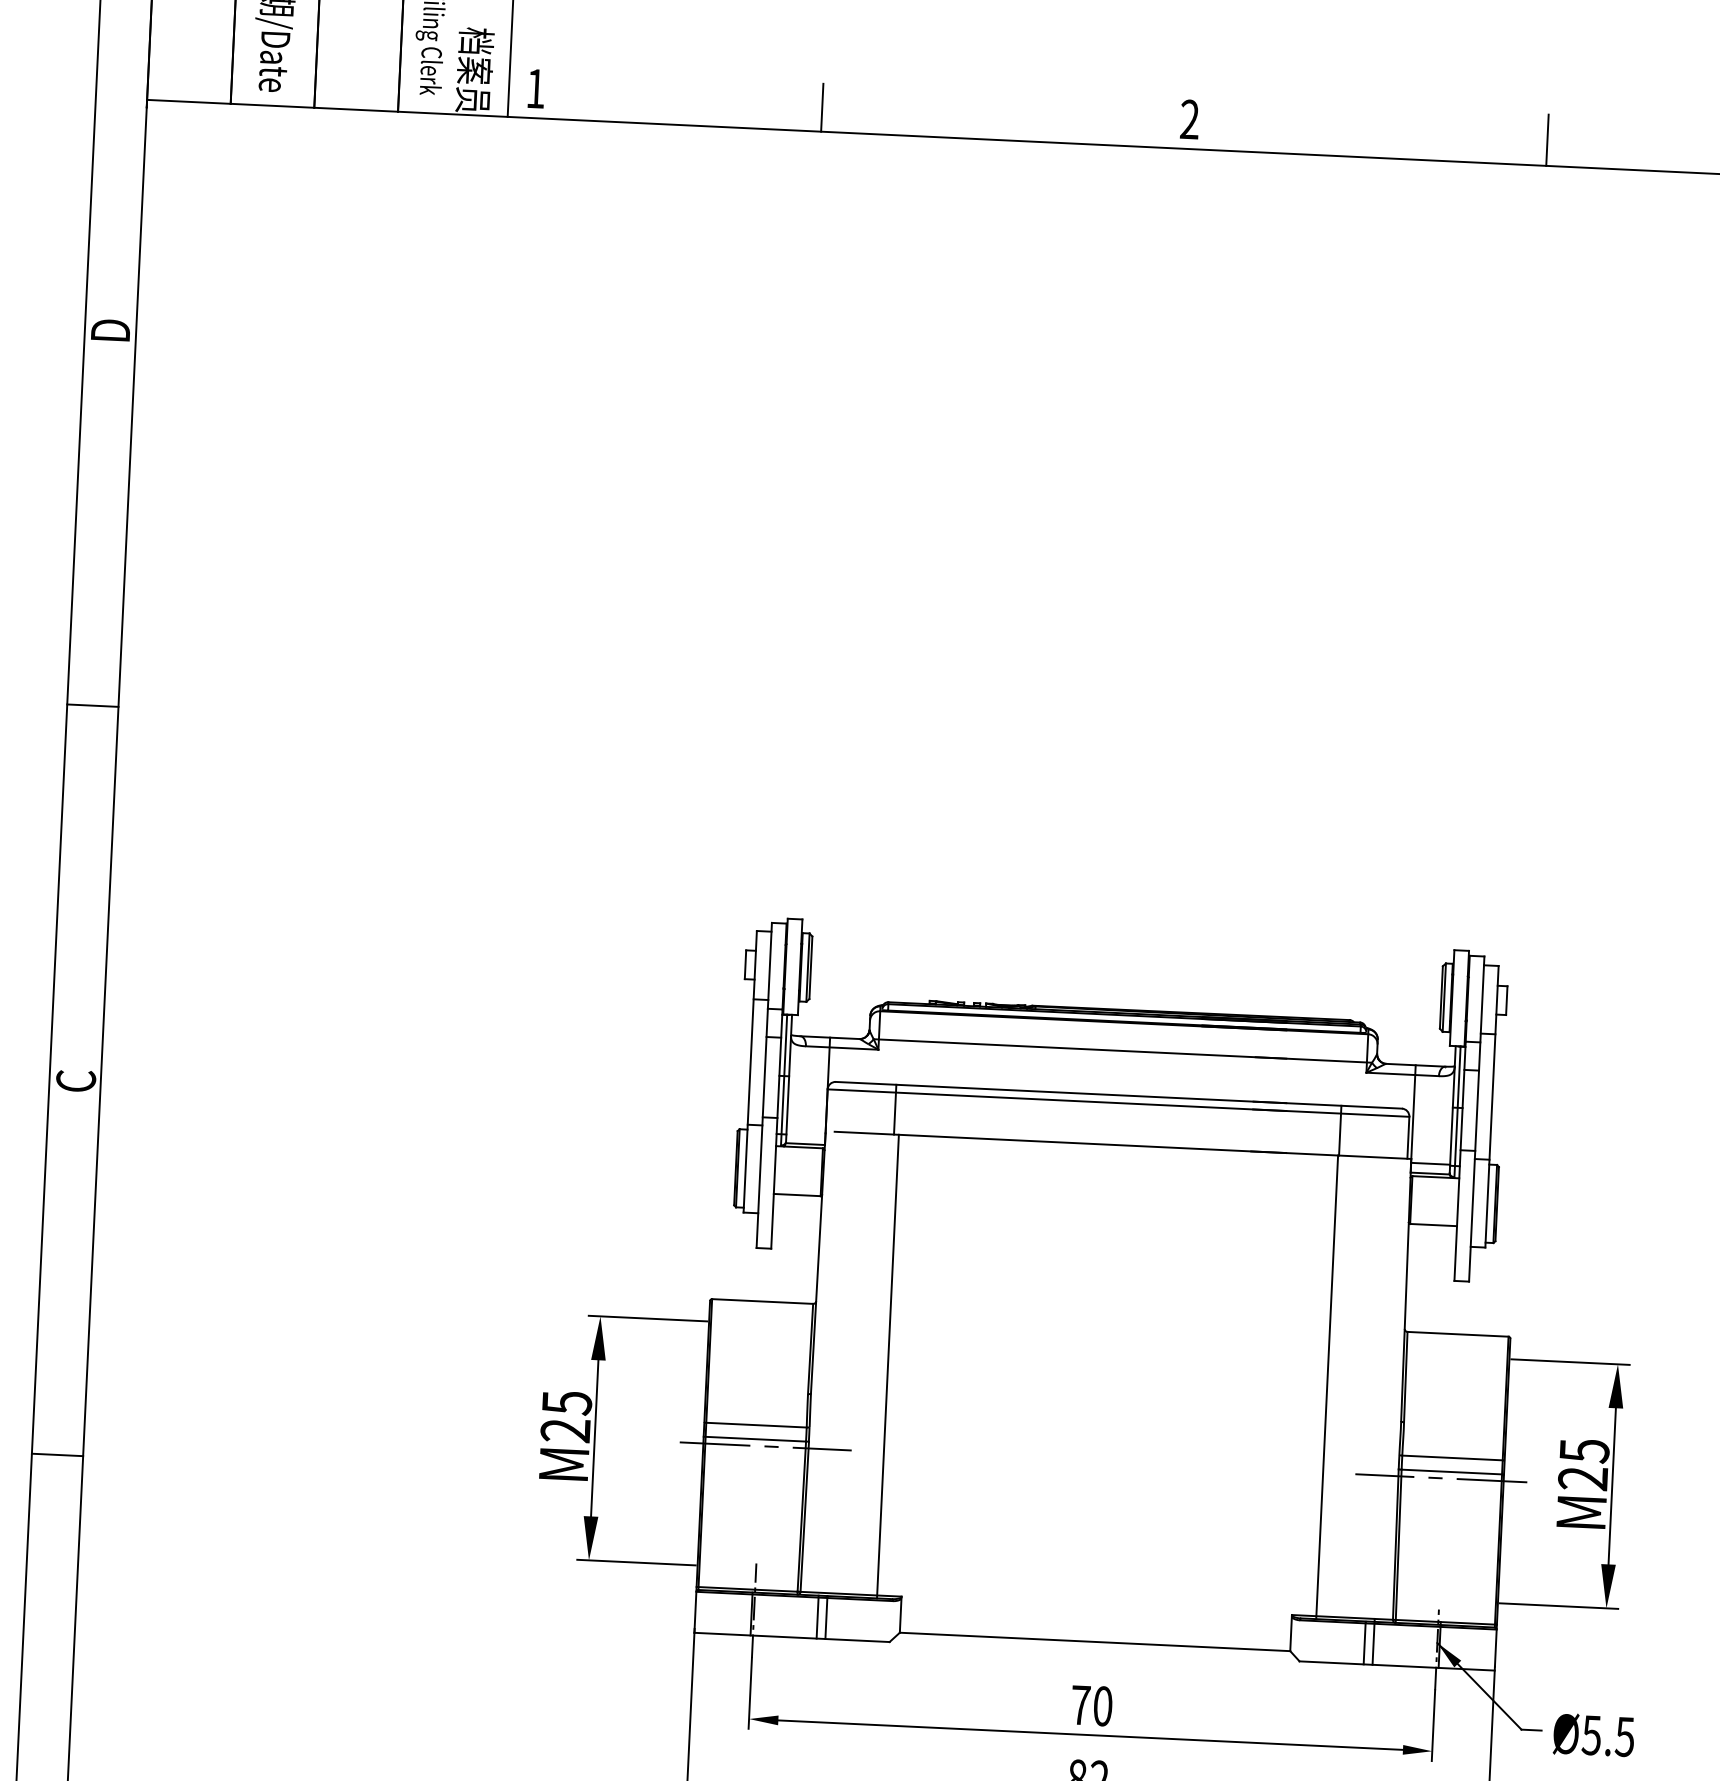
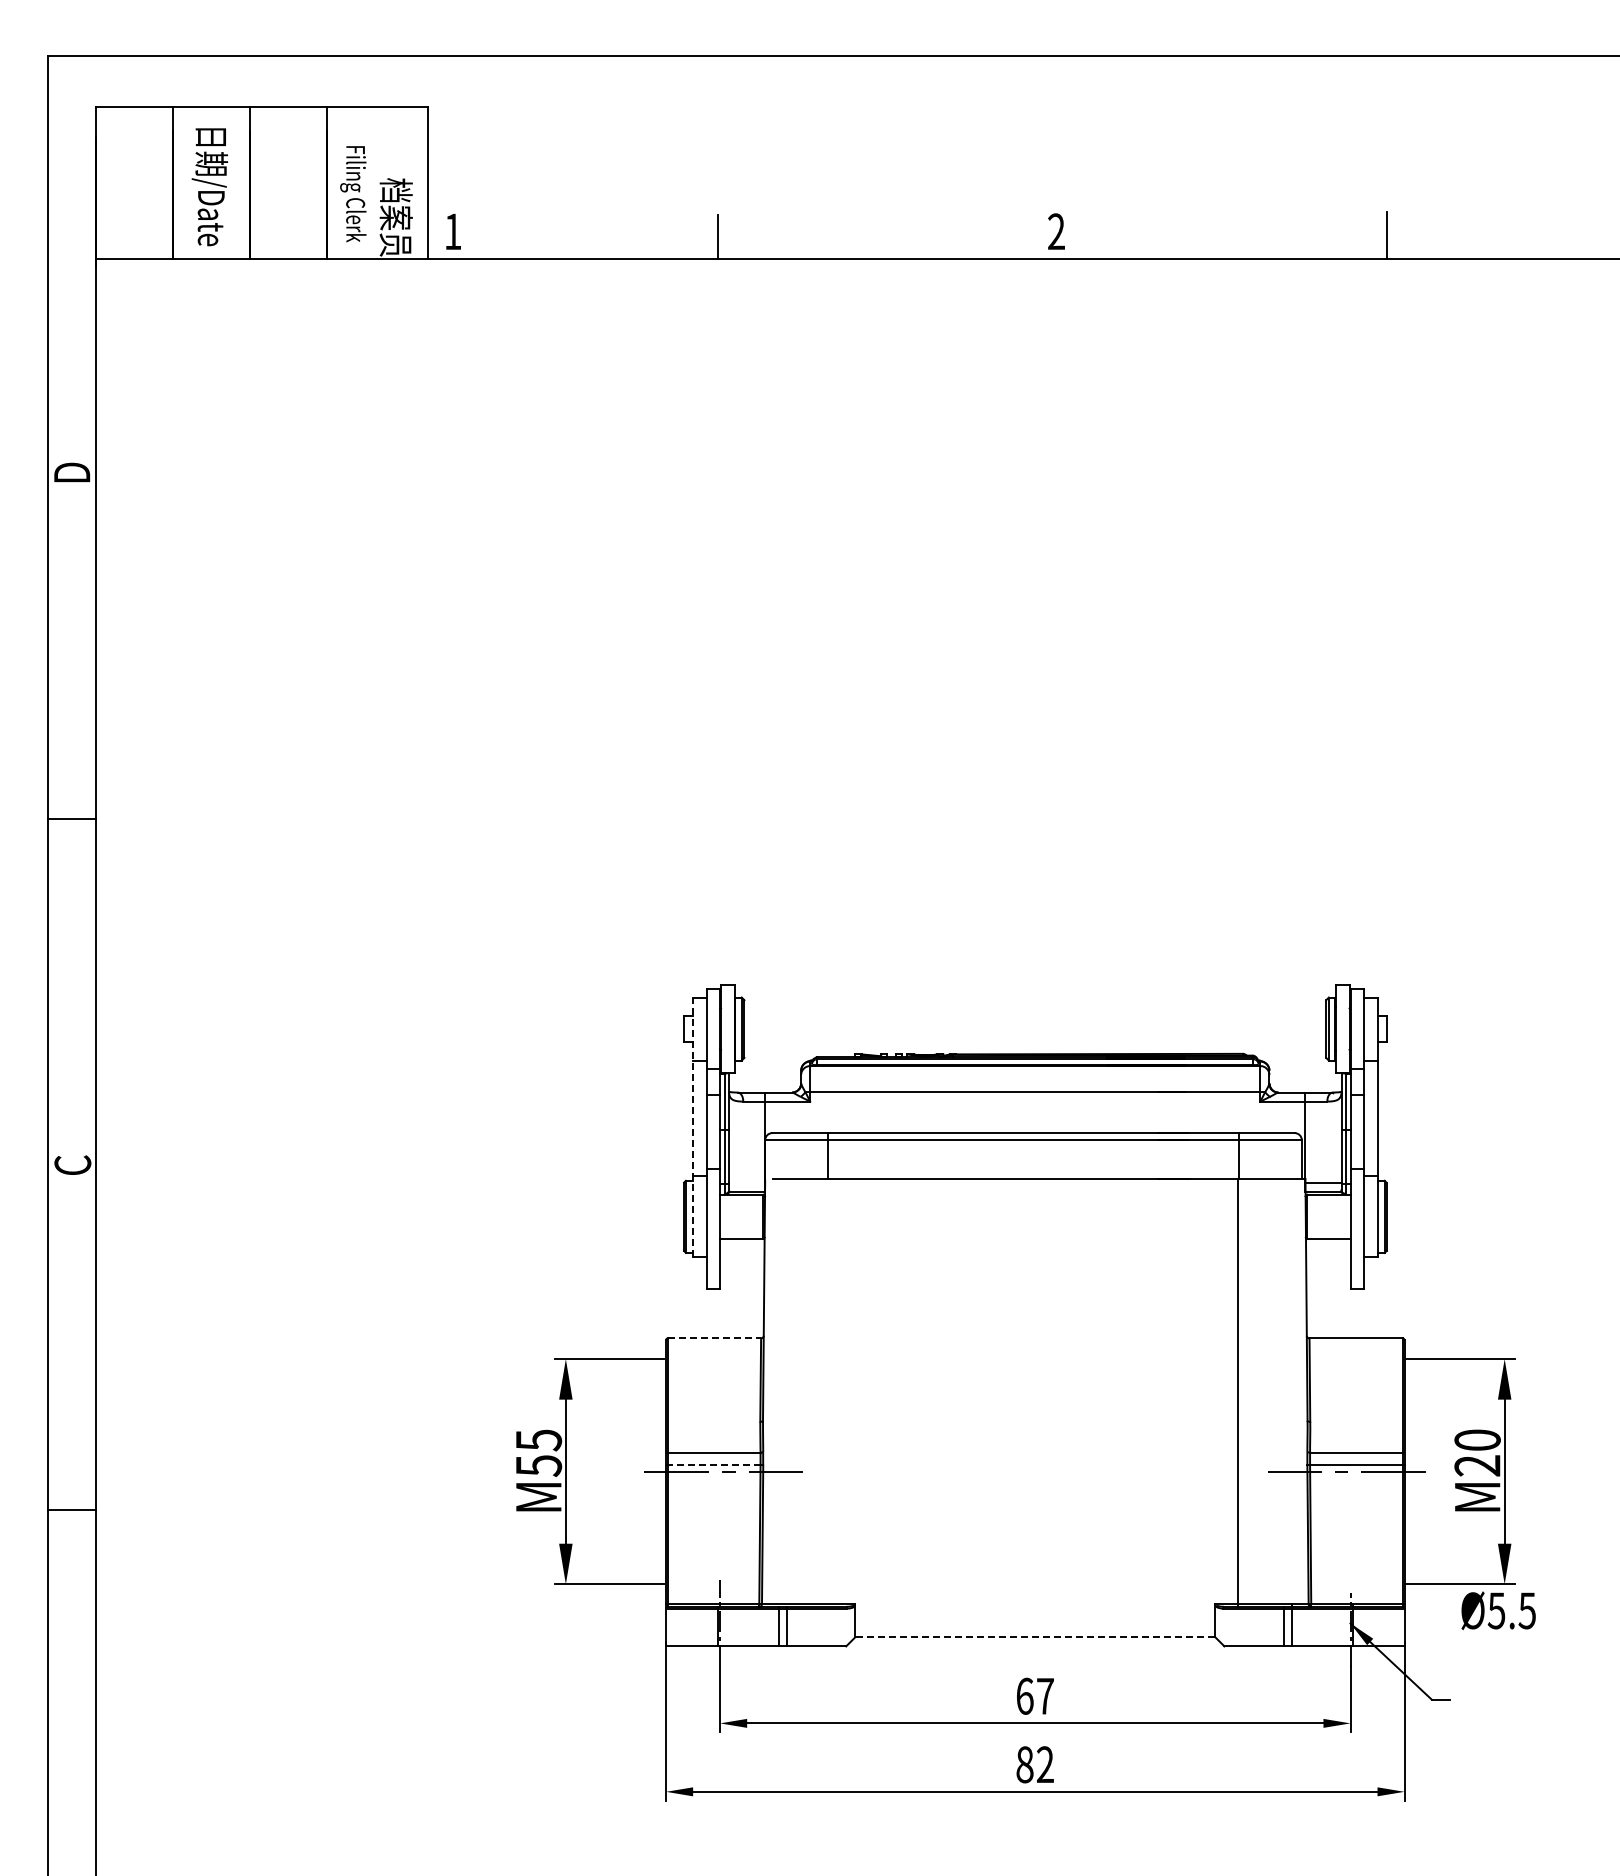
line: (750, 1071) -> (693, 1127), solid -> dashed
line: (762, 1301) -> (714, 1338), solid -> dashed
line: (887, 1366) -> (832, 1392), removed
text: (565, 1431) -> (538, 1466), M25 -> M55
line: (753, 1439) -> (712, 1465), solid -> dashed
text: (1584, 1451) -> (1477, 1440), M25 -> M20
line: (1094, 1642) -> (1034, 1637), solid -> dashed
text: (1091, 1704) -> (1034, 1695), 70 -> 67
text: (1593, 1735) -> (1498, 1610), moved

